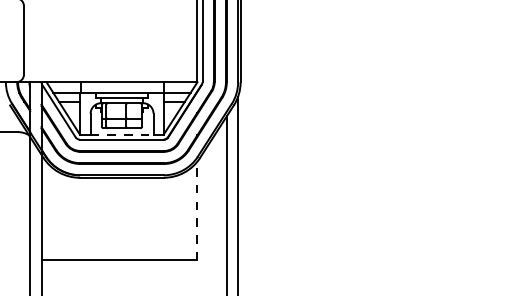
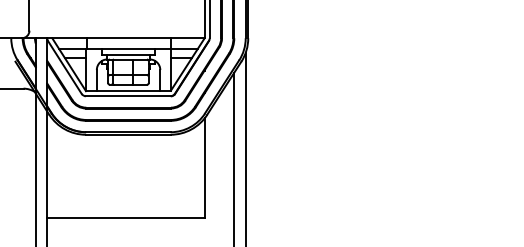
line: (122, 134) -> (128, 91), dashed -> solid
line: (197, 210) -> (204, 167), dashed -> solid

